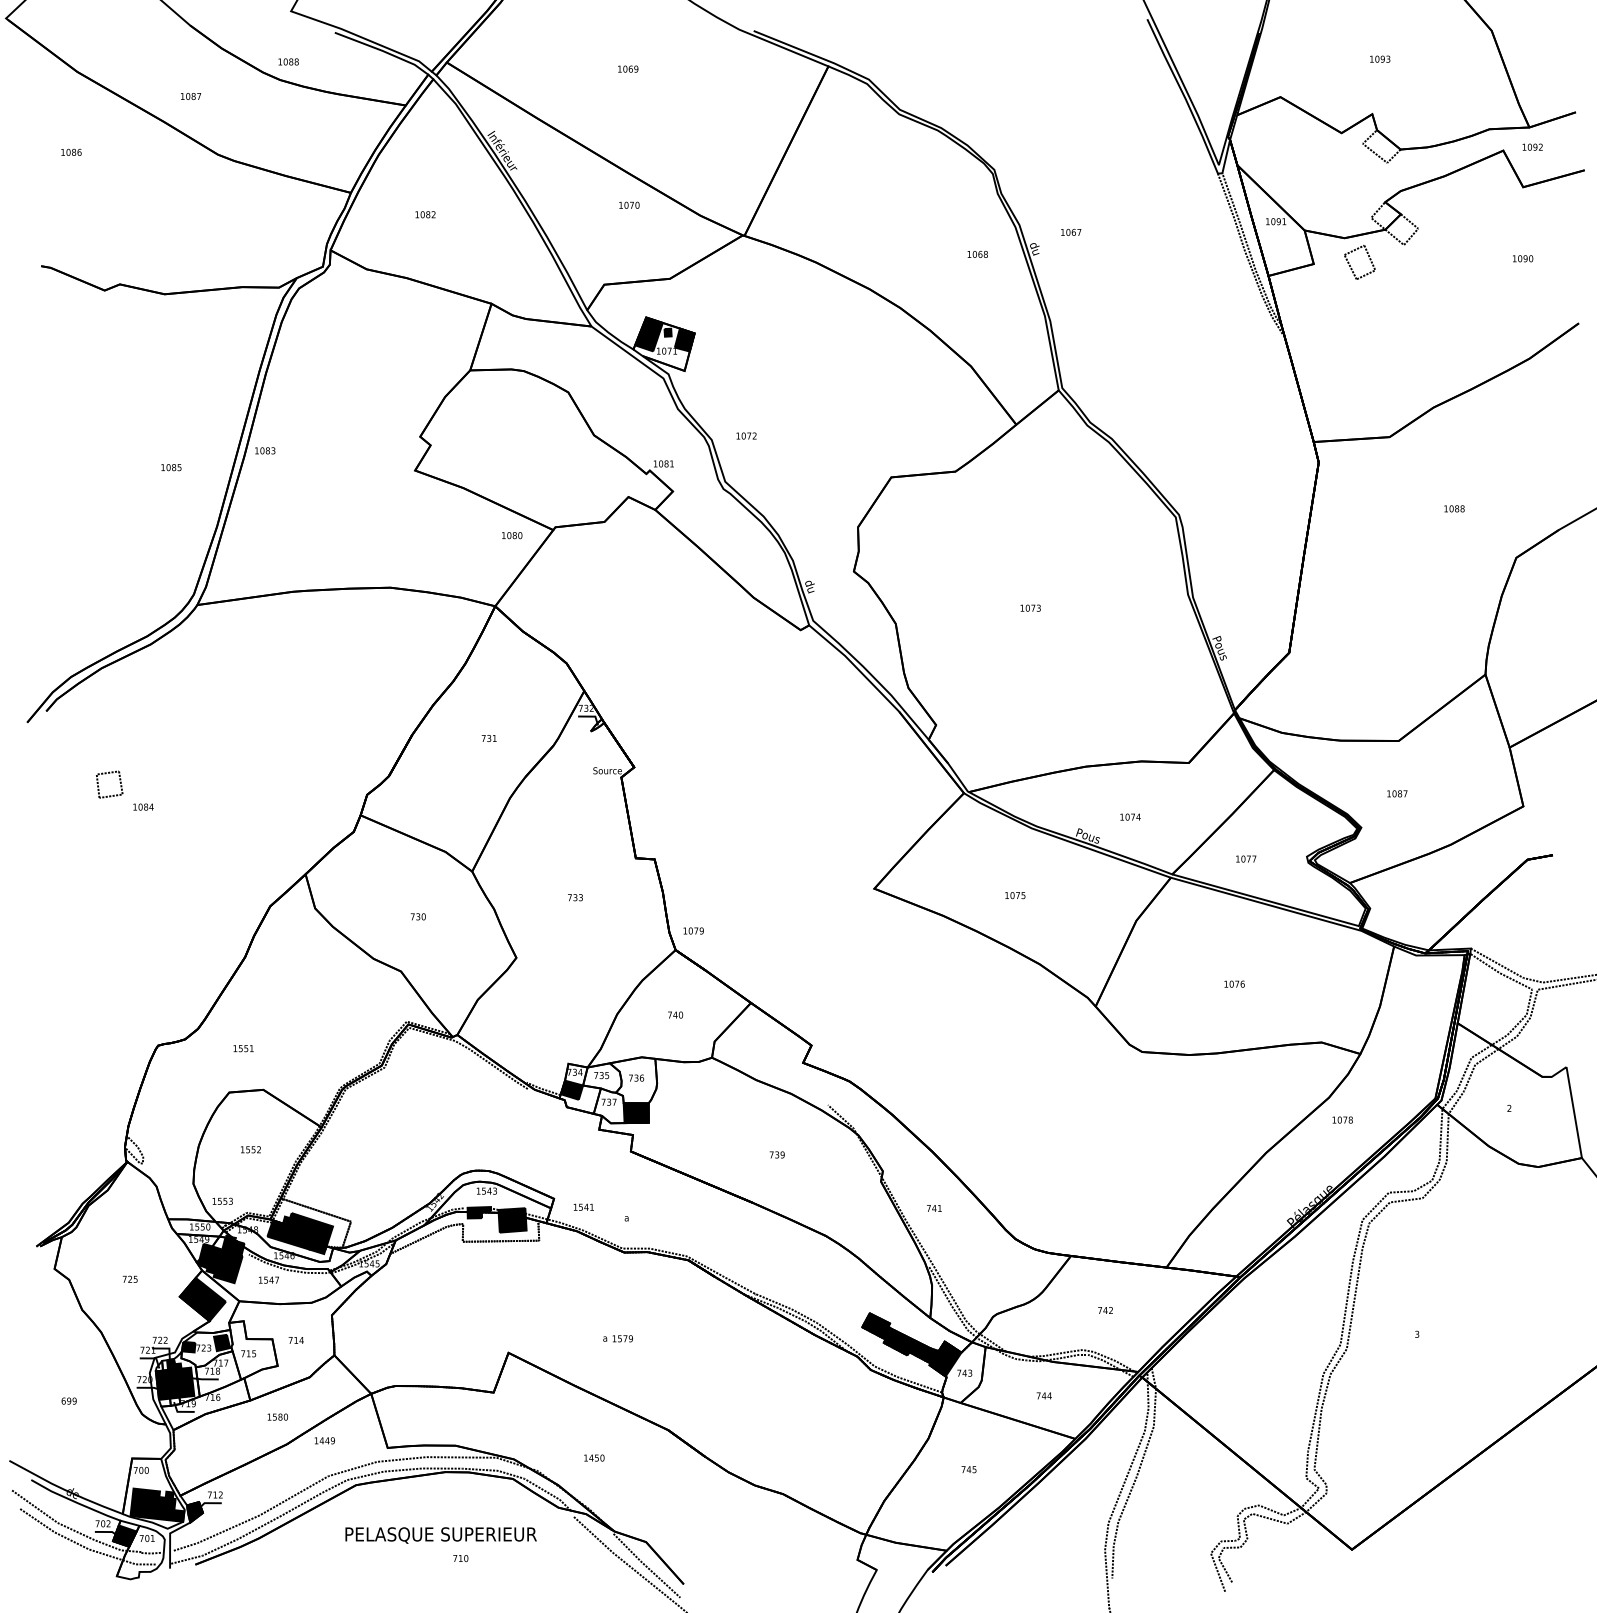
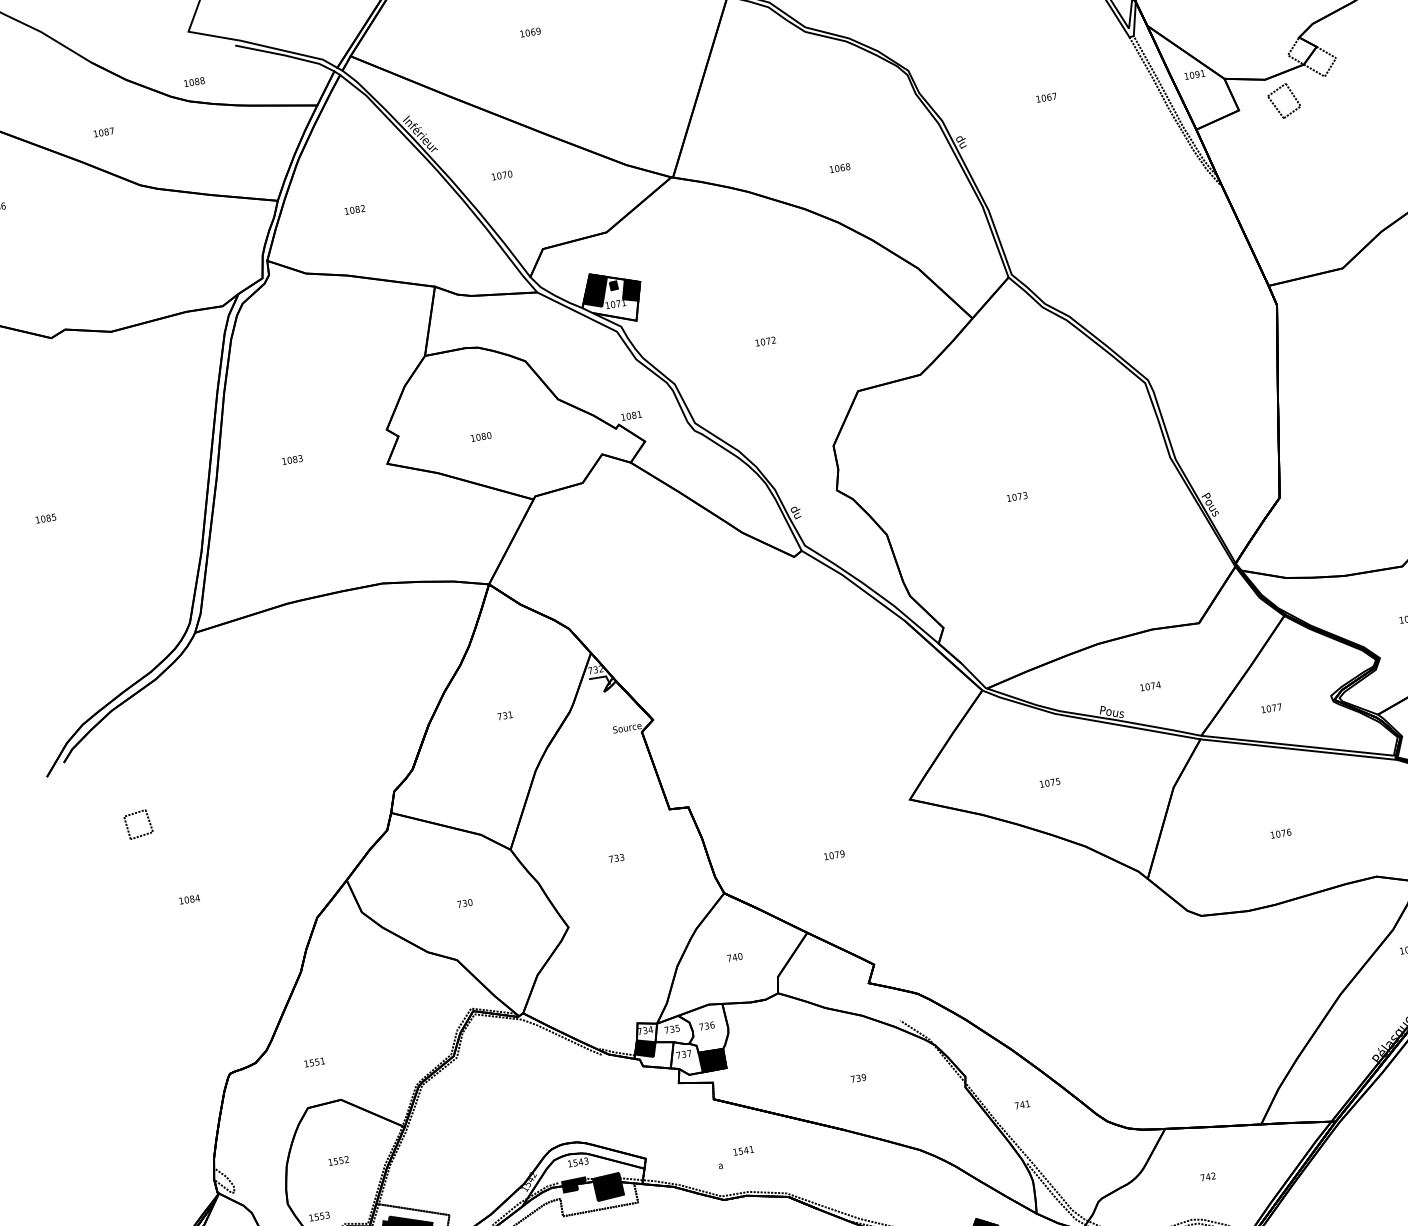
text: (629, 204) -> (502, 174), moved
text: (1071, 231) -> (1046, 96), moved
text: (977, 254) -> (839, 168), moved
text: (746, 435) -> (765, 341), moved
text: (265, 450) -> (292, 459), moved
text: (171, 467) -> (46, 518), moved
text: (512, 535) -> (481, 436), moved
text: (143, 806) -> (189, 898), moved
text: (693, 930) -> (834, 854), moved
text: (583, 1206) -> (743, 1150), moved

